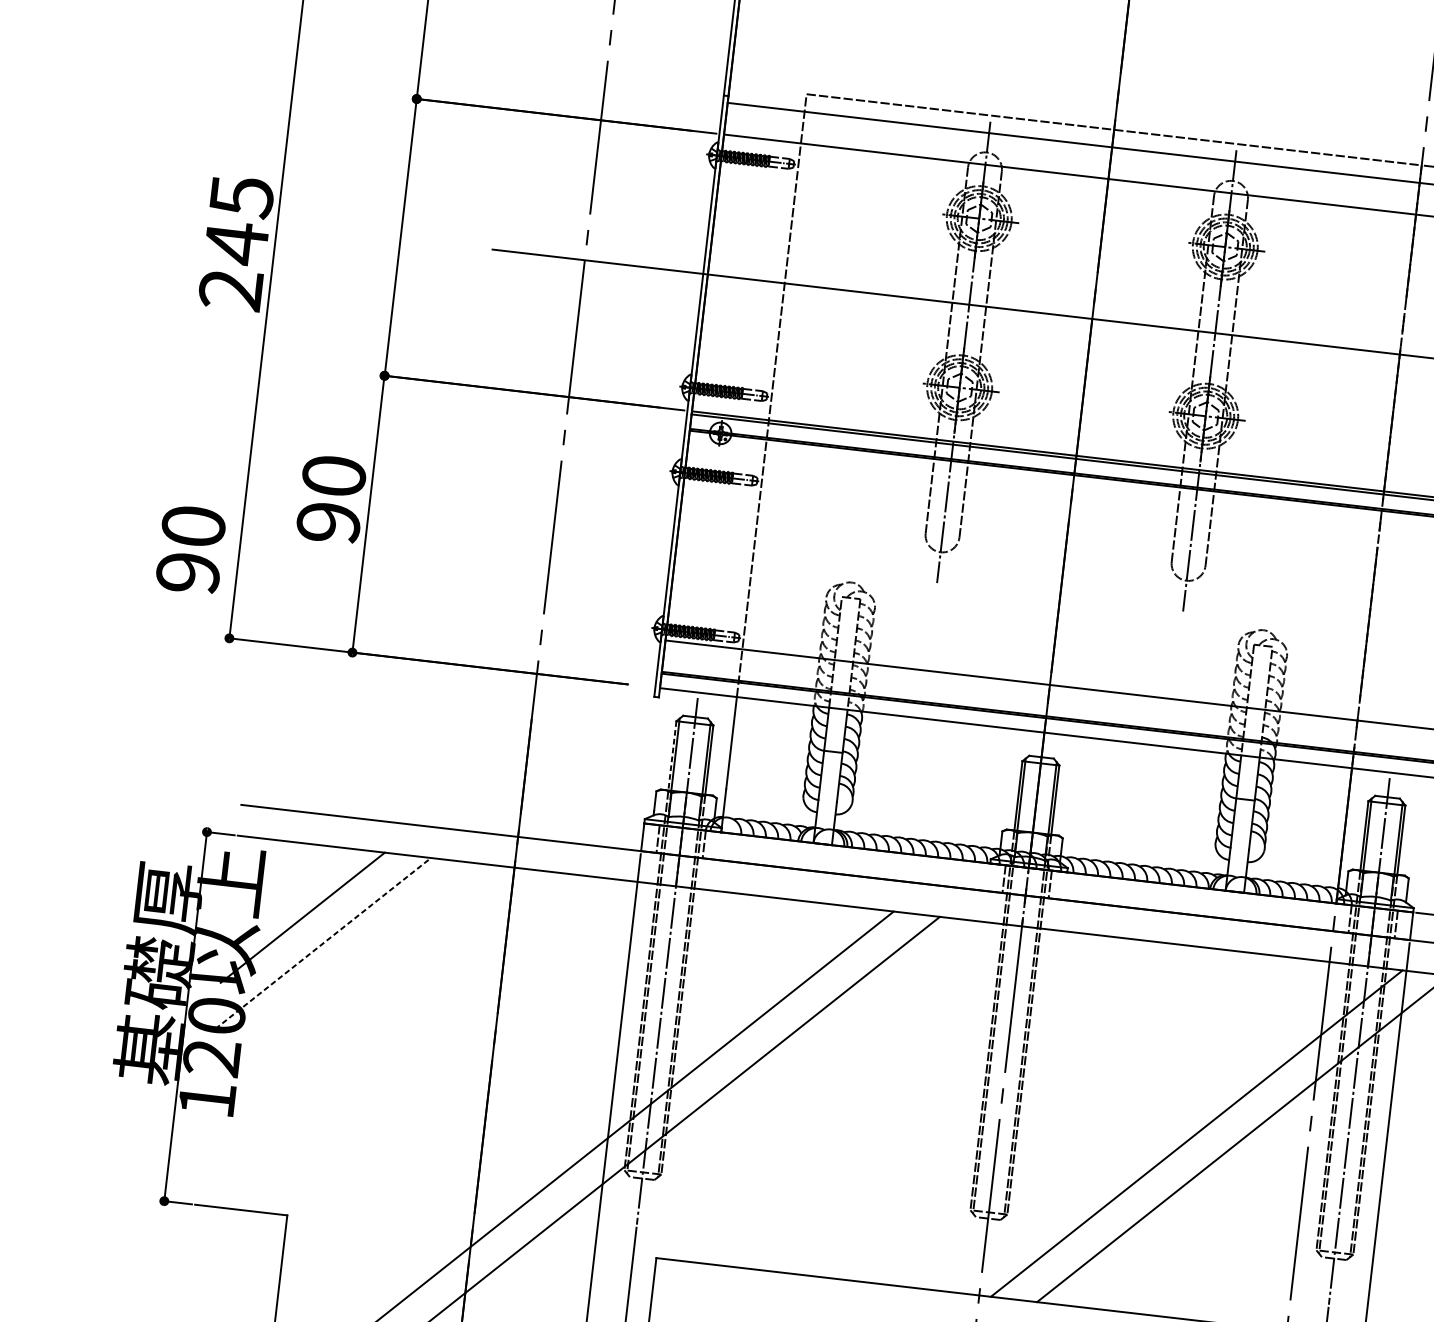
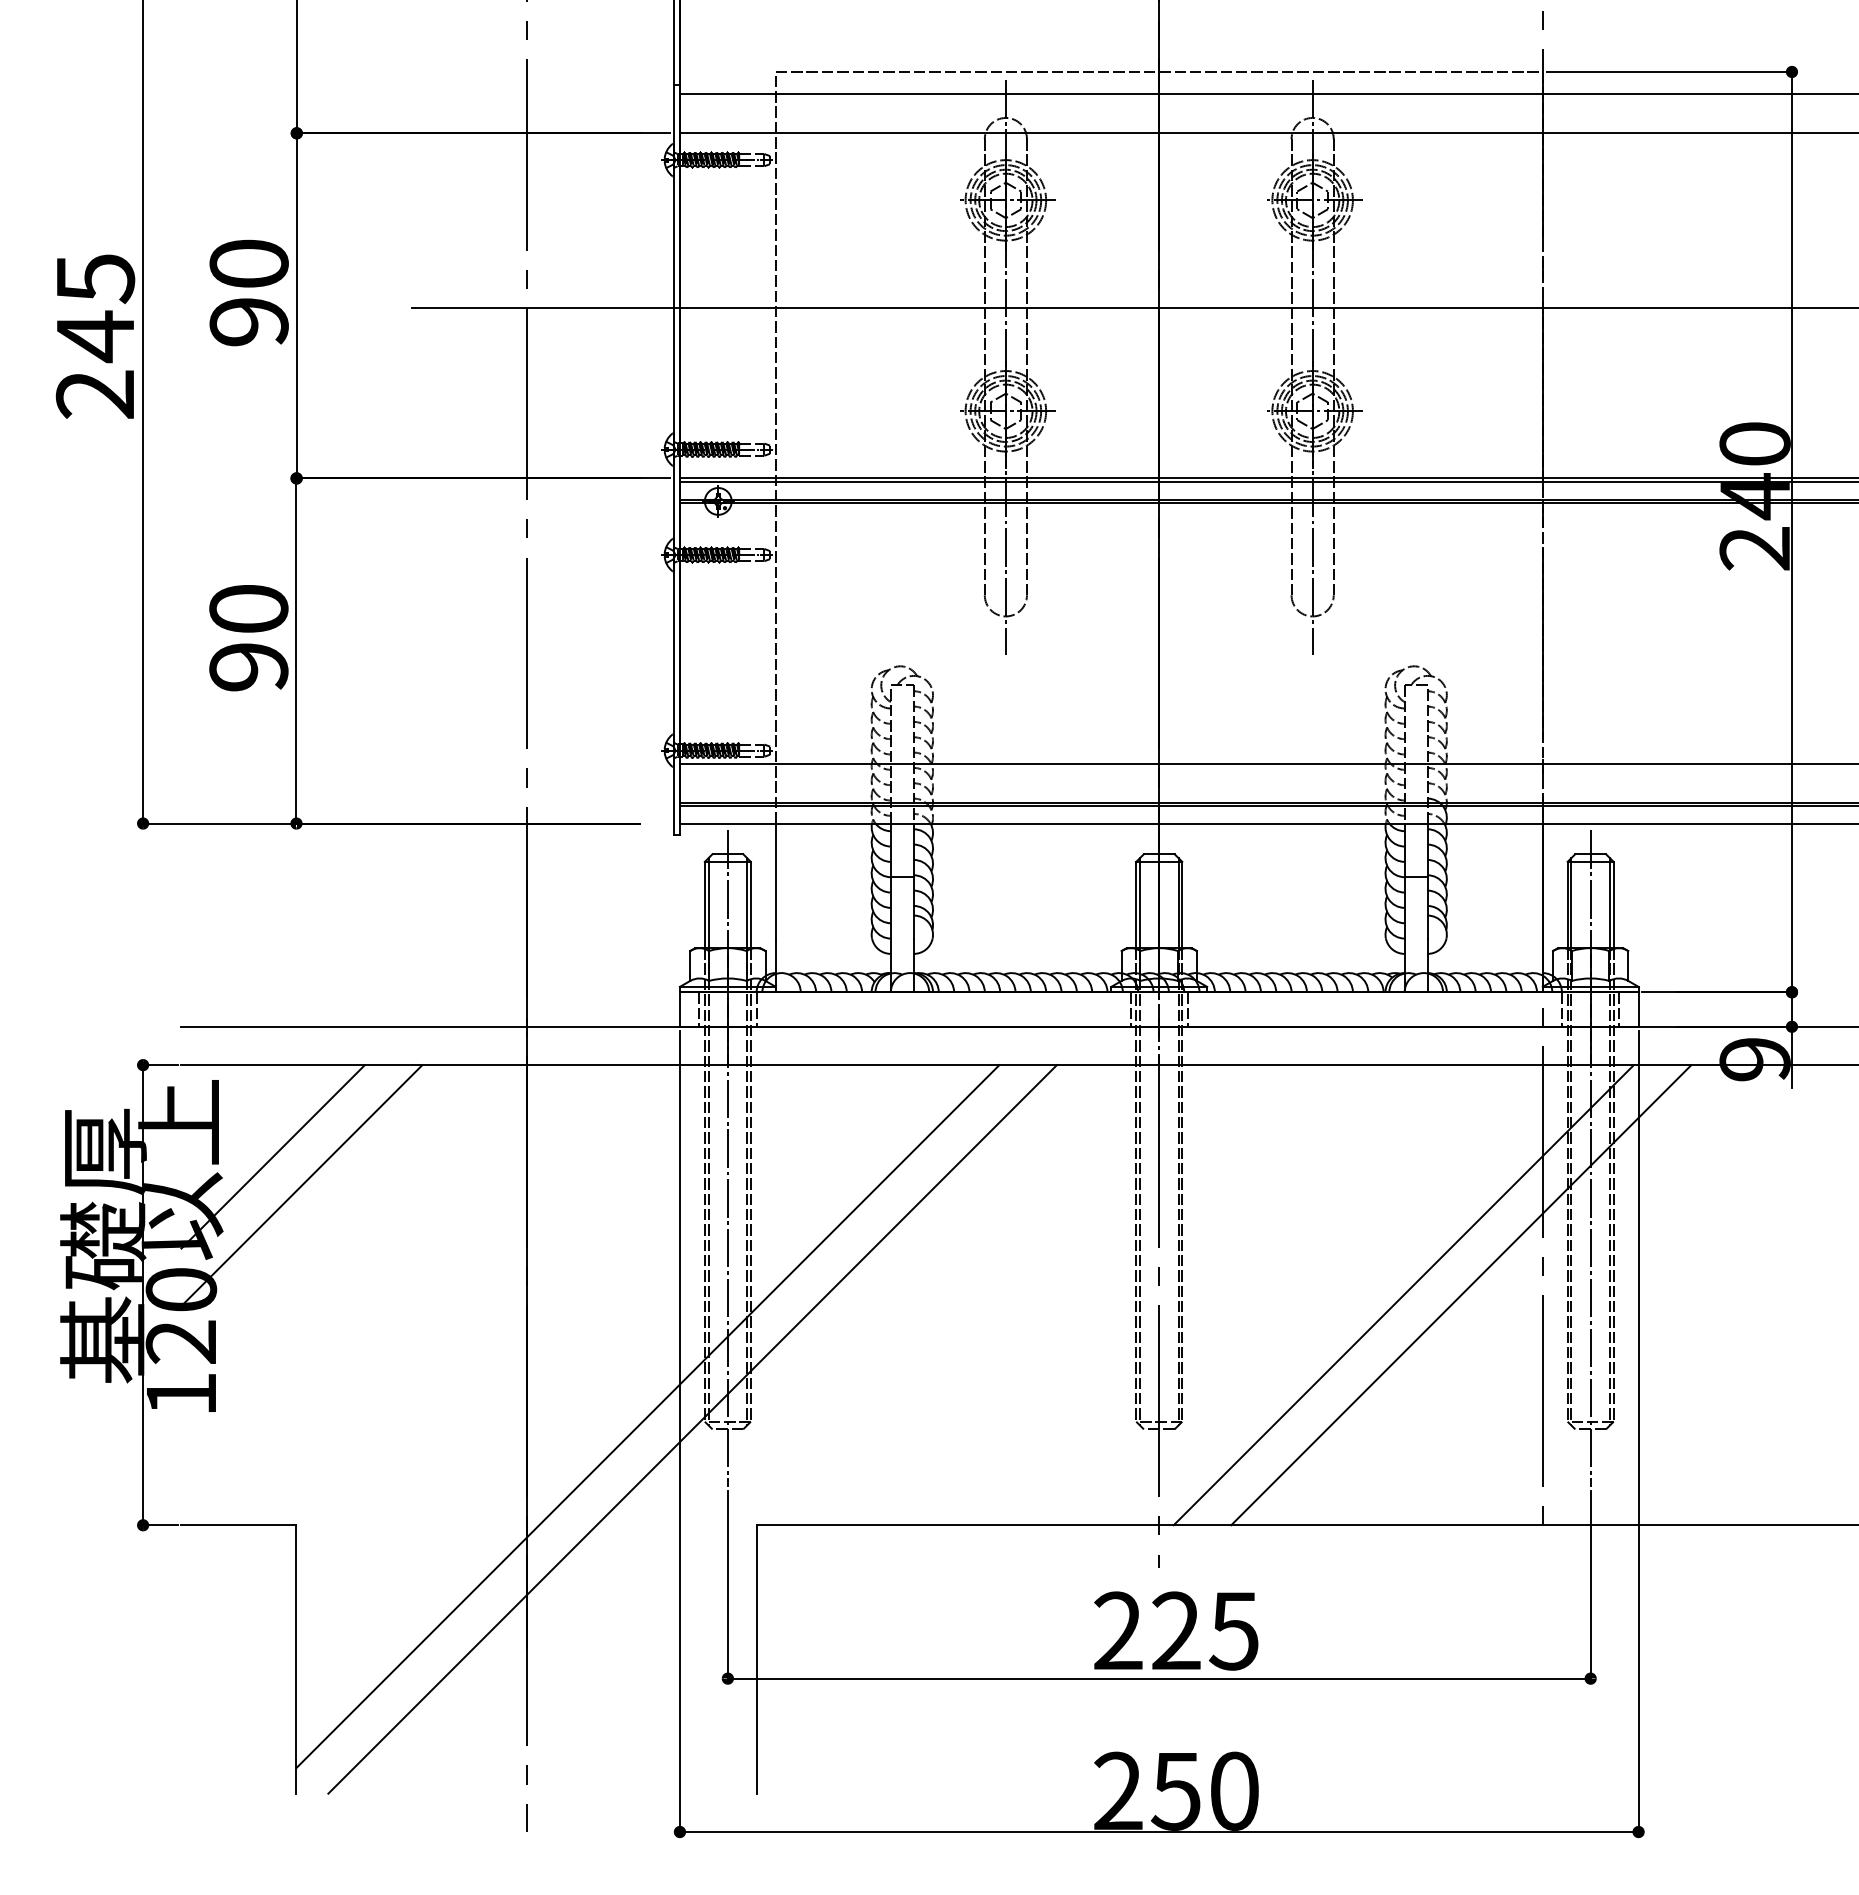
text: (190, 549) -> (248, 292), moved
line: (672, 756) -> (704, 905), dashed -> solid
line: (323, 943) -> (302, 1185), dashed -> solid

